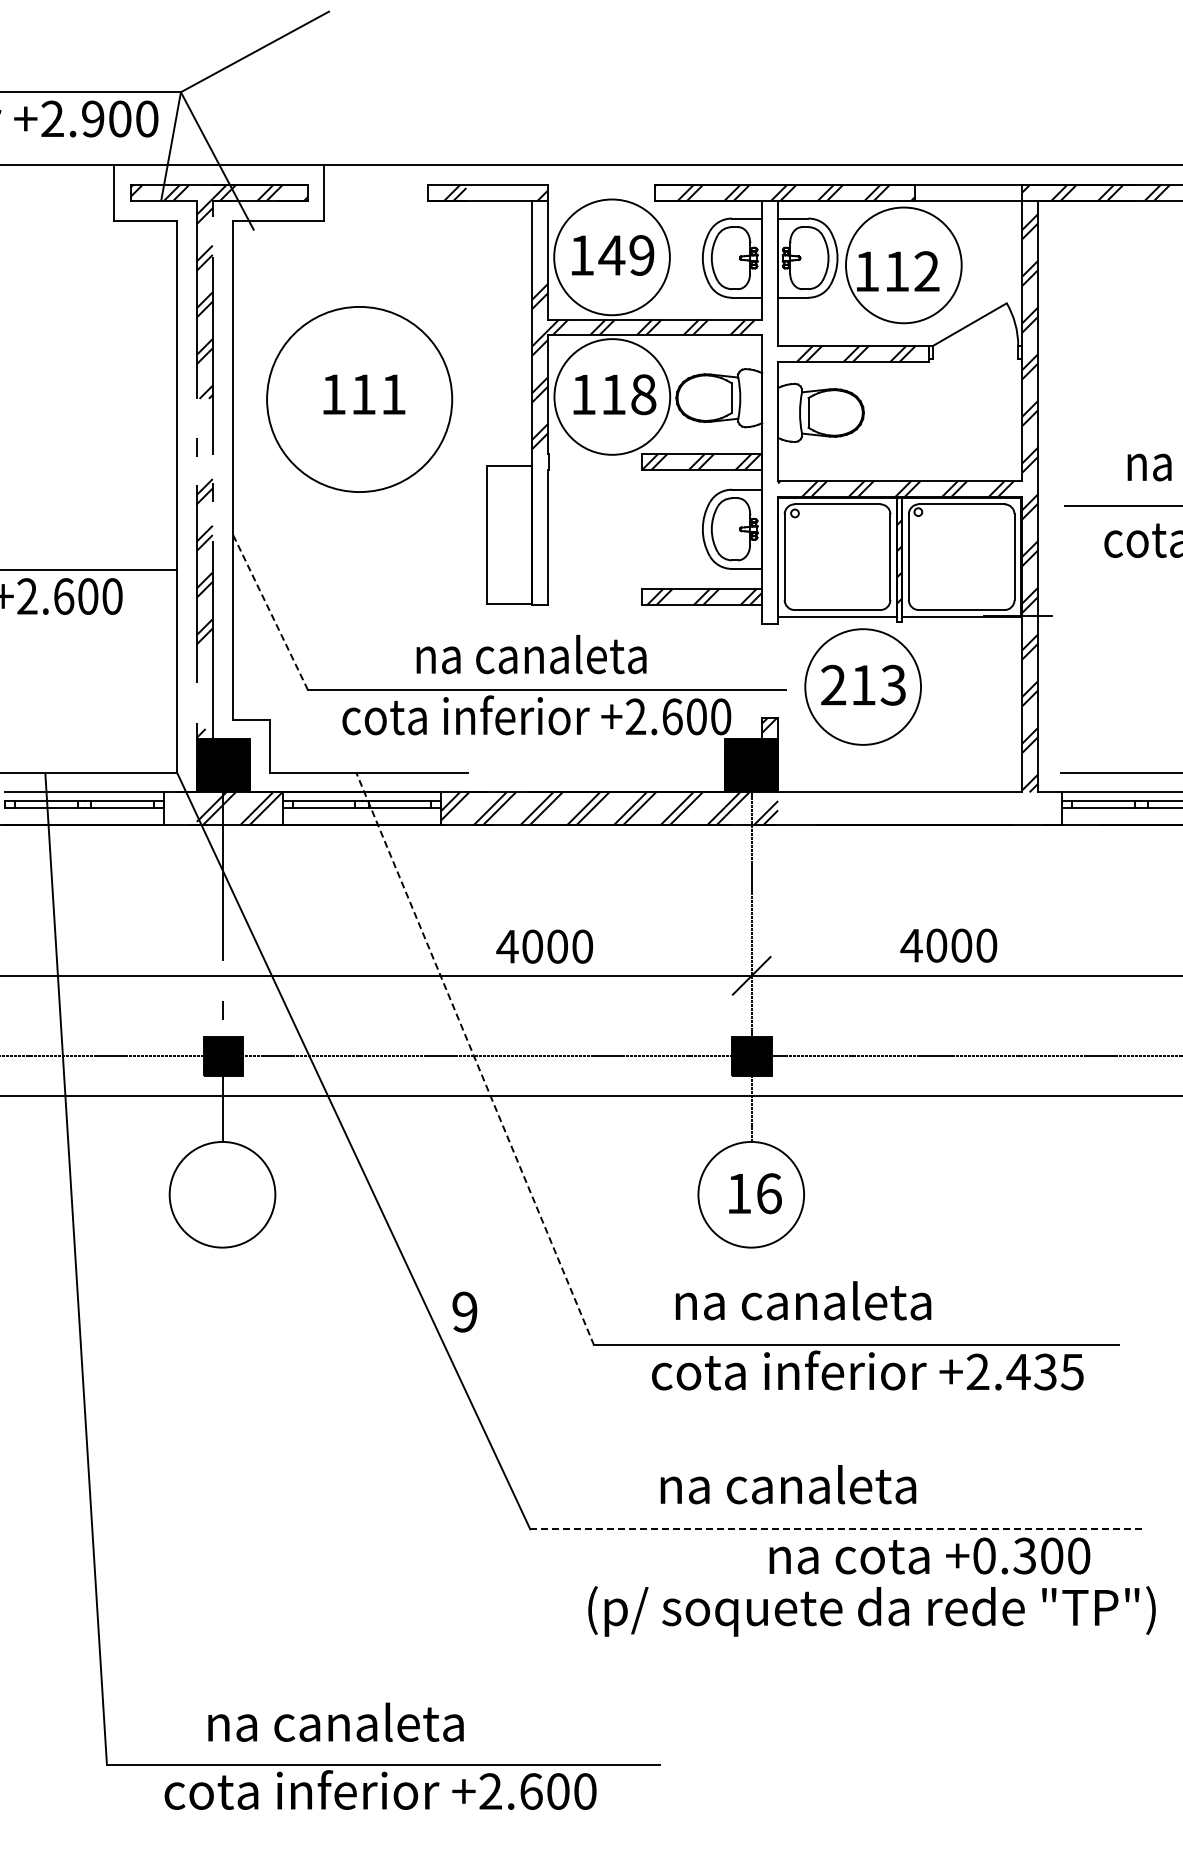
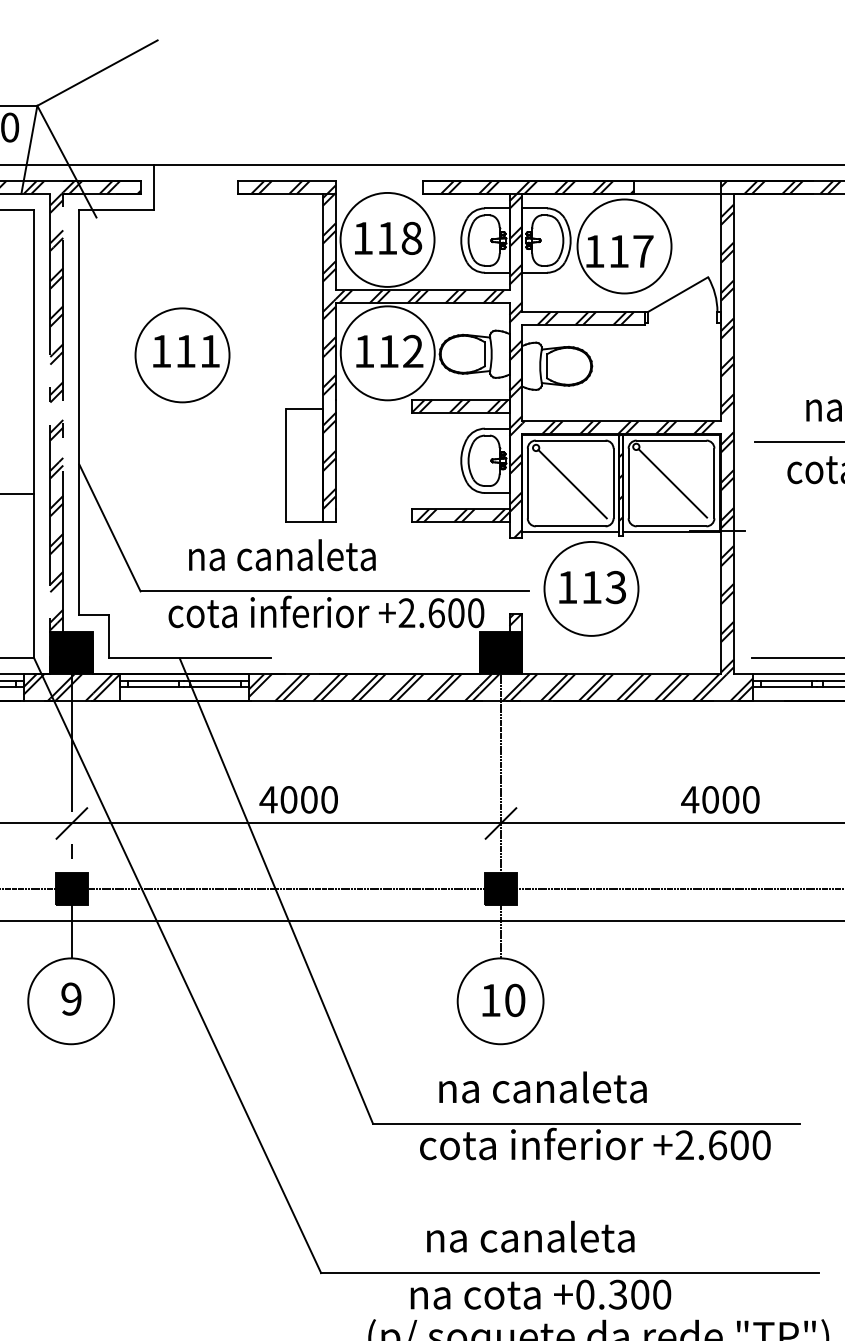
hatch: (491, 192) -> (289, 187), added
hatch: (540, 231) -> (329, 218), added
text: (626, 255) -> (399, 238), 149 -> 118
text: (926, 271) -> (642, 251), 112 -> 117
text: (643, 394) -> (413, 351), 118 -> 112
circle: (359, 399) -> (182, 355), size x0.62
hatch: (770, 412) -> (516, 365), added
hatch: (204, 427) -> (56, 378), added
hatch: (540, 529) -> (329, 460), added
line: (963, 556) -> (672, 482), added
line: (839, 557) -> (572, 483), added
line: (270, 611) -> (110, 527), dashed -> solid
text: (531, 654) -> (282, 555), moved
text: (833, 684) -> (567, 586), 213 -> 113
hatch: (204, 697) -> (56, 597), added
hatch: (179, 808) -> (36, 687), added
hatch: (920, 808) -> (638, 687), added
text: (948, 945) -> (720, 799), moved
text: (544, 946) -> (298, 799), moved
line: (223, 975) -> (71, 823), added
line: (474, 1058) -> (275, 890), dashed -> solid
text: (769, 1193) -> (515, 1000), 16 -> 10
text: (464, 1311) -> (71, 998), moved
text: (1044, 1371) -> (738, 1144), +2.435 -> +2.600
line: (836, 1529) -> (569, 1273), dashed -> solid
text: (929, 1555) -> (540, 1294), moved

